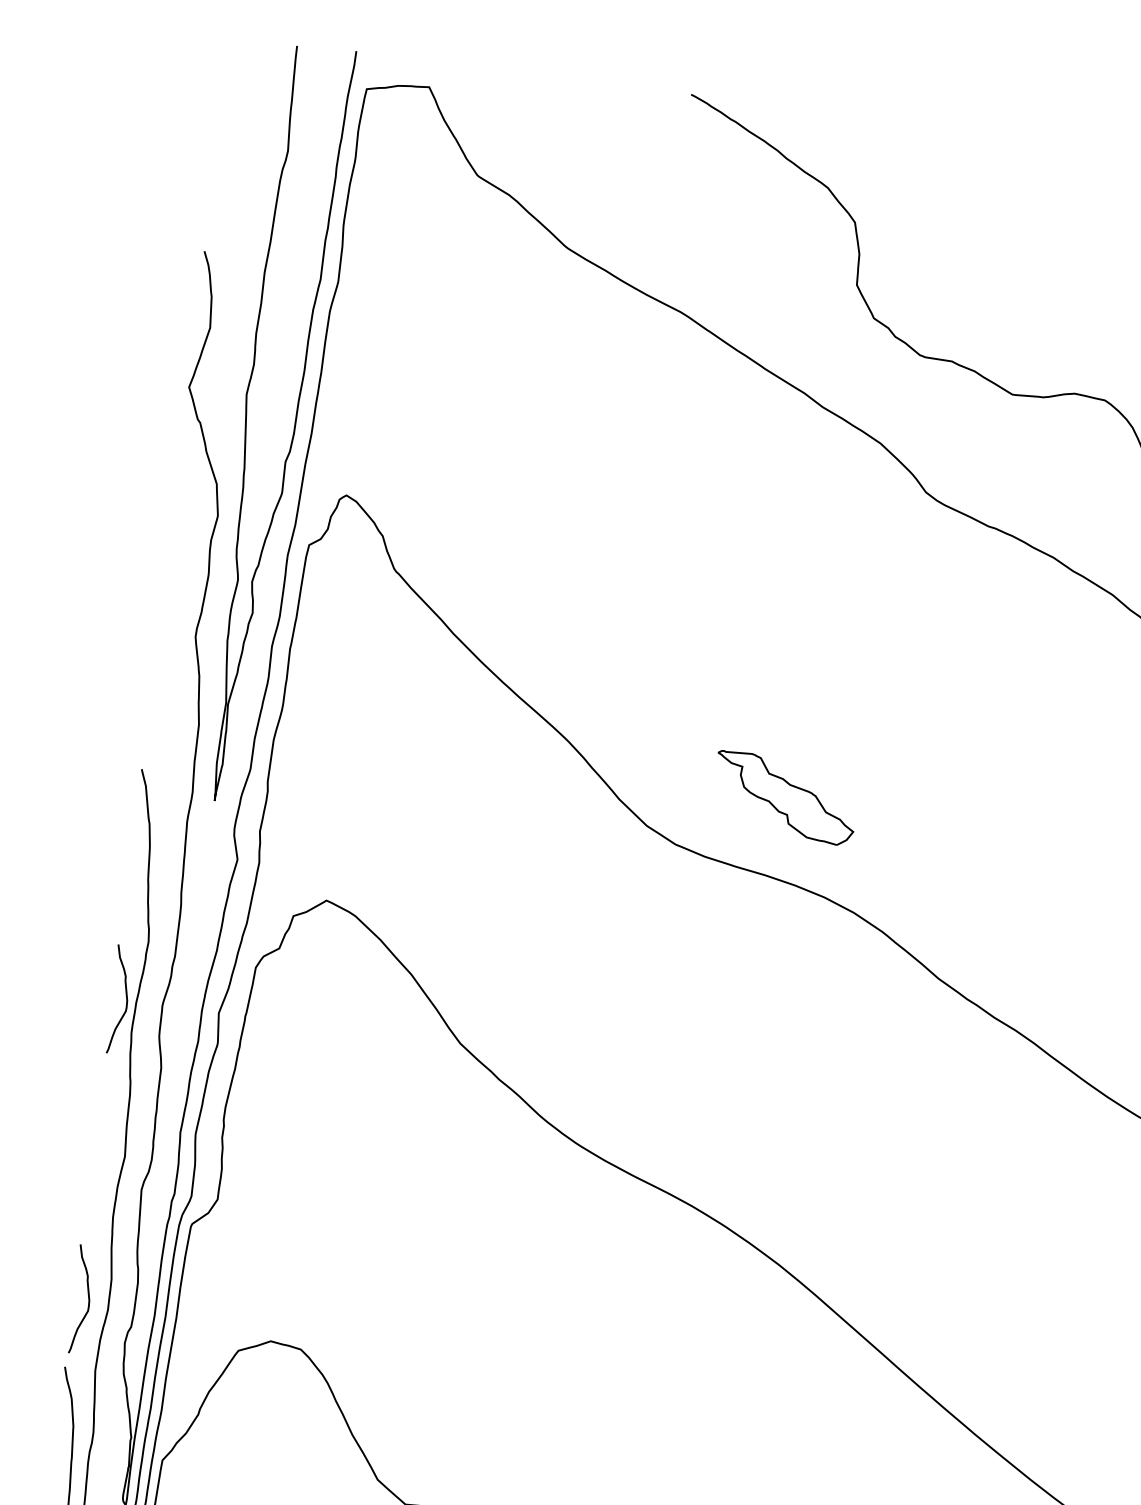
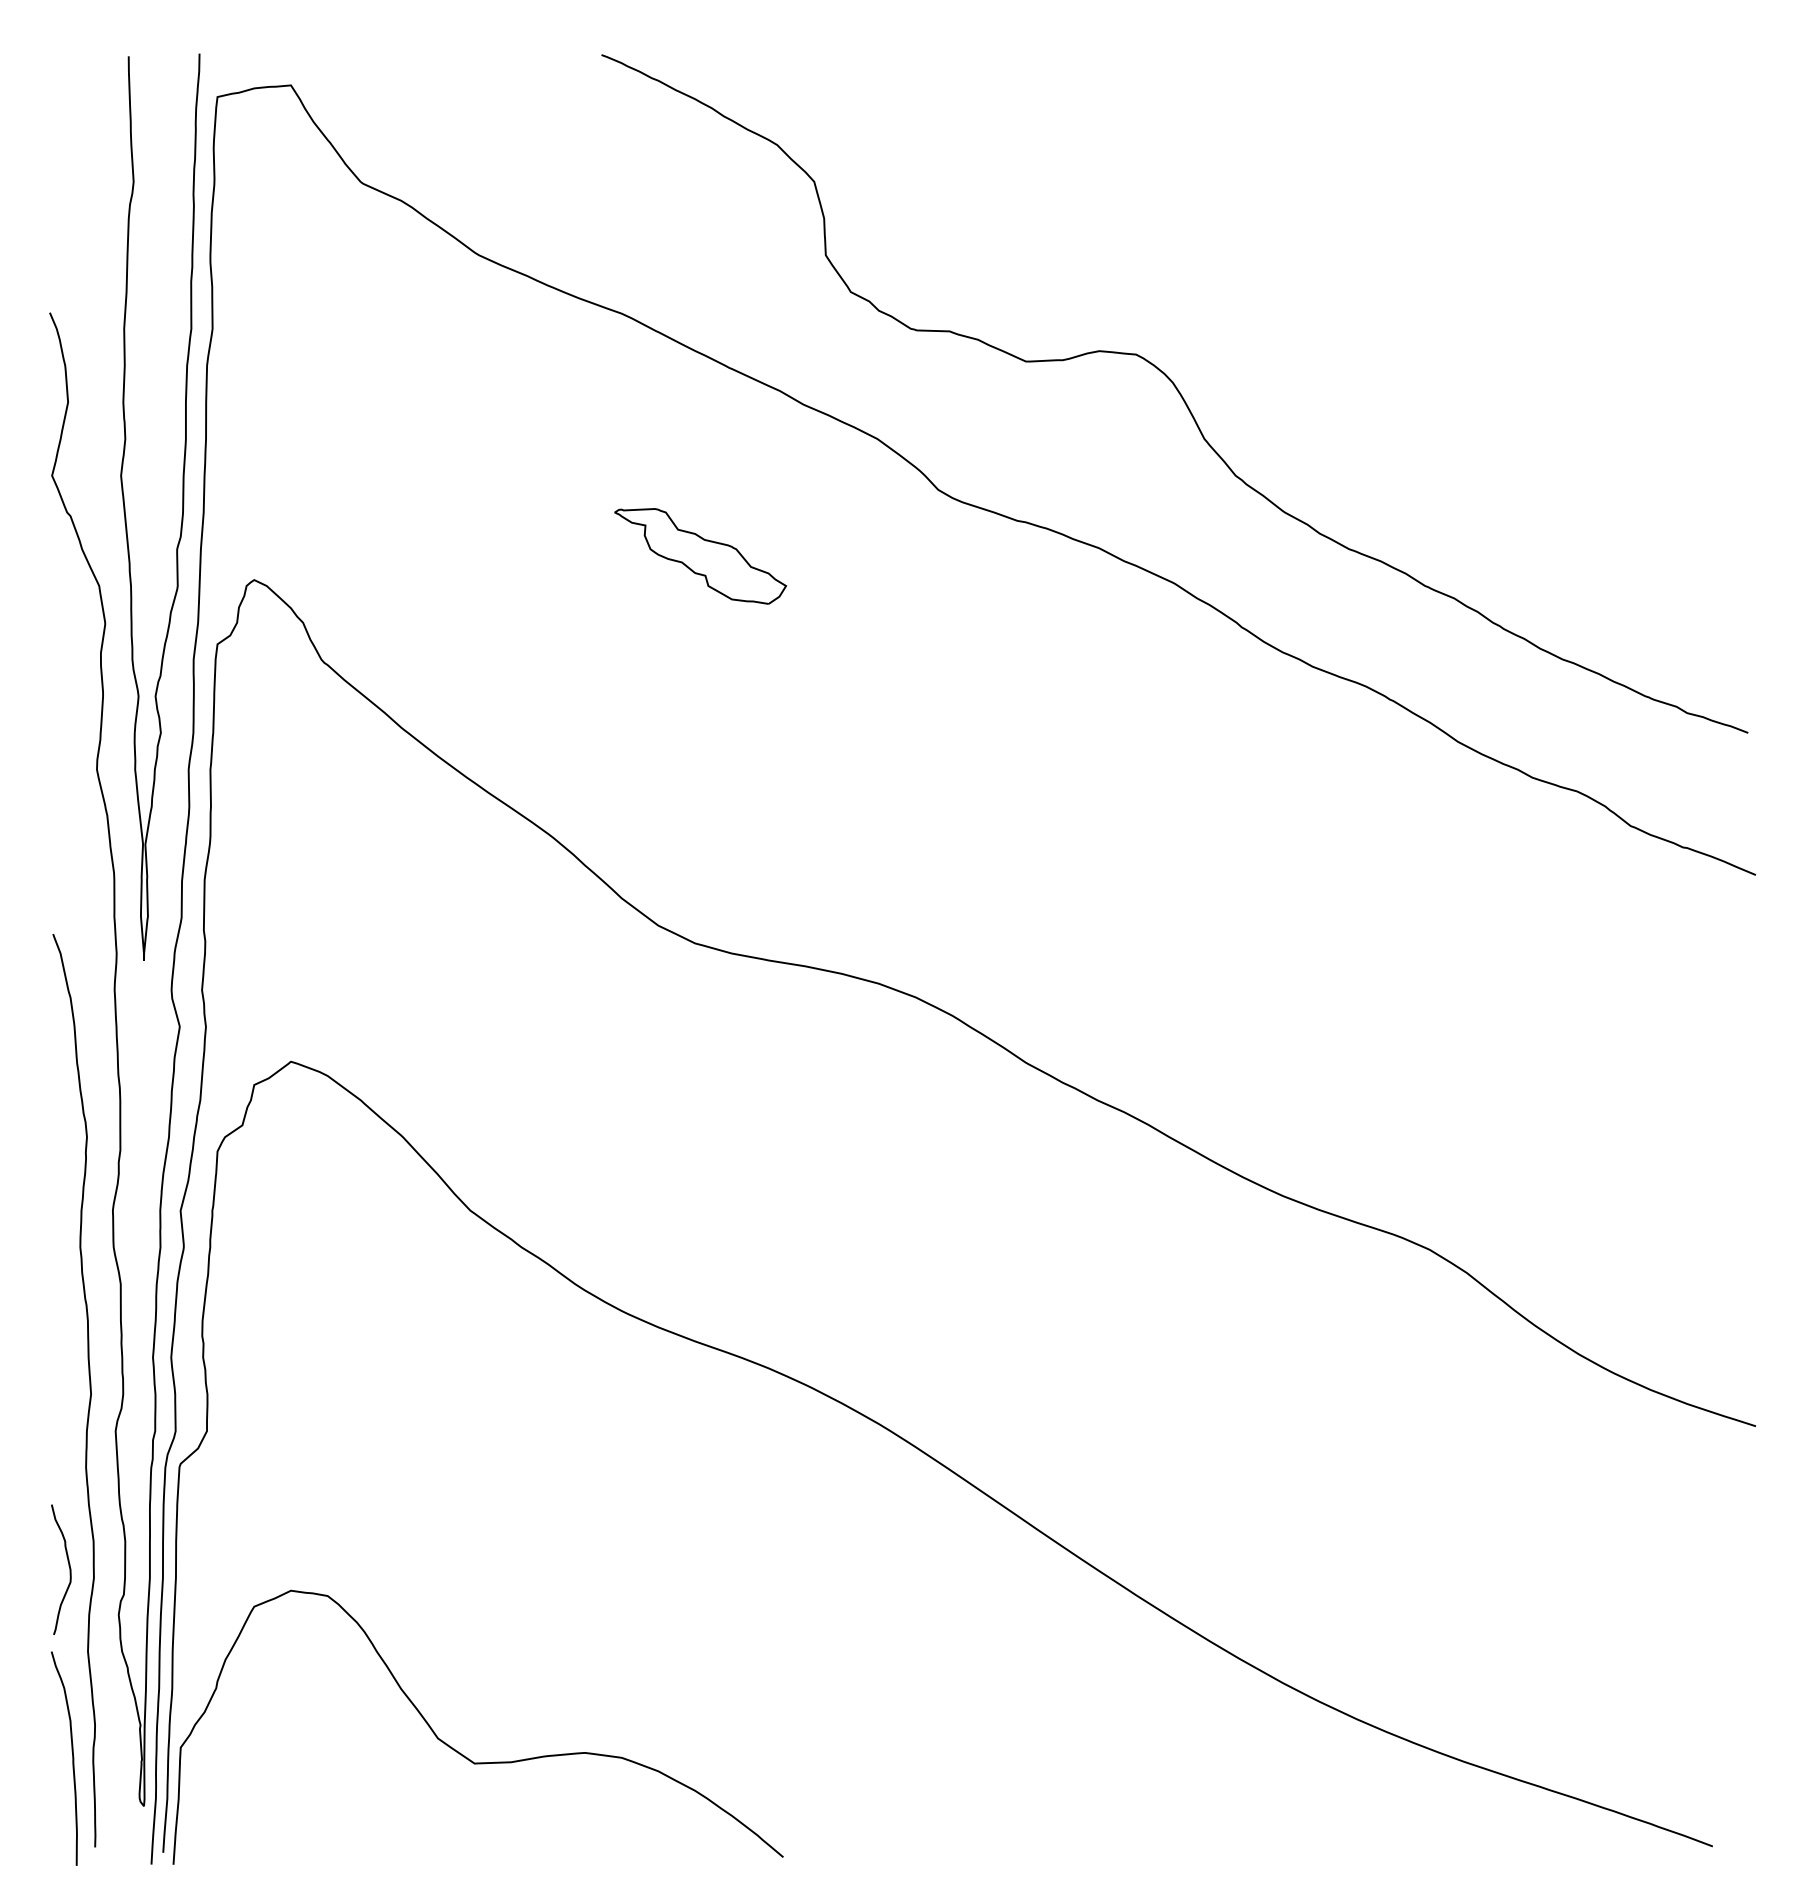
part: (785, 798) -> (700, 556), moved
curve: (125, 997) -> (68, 1206), removed

